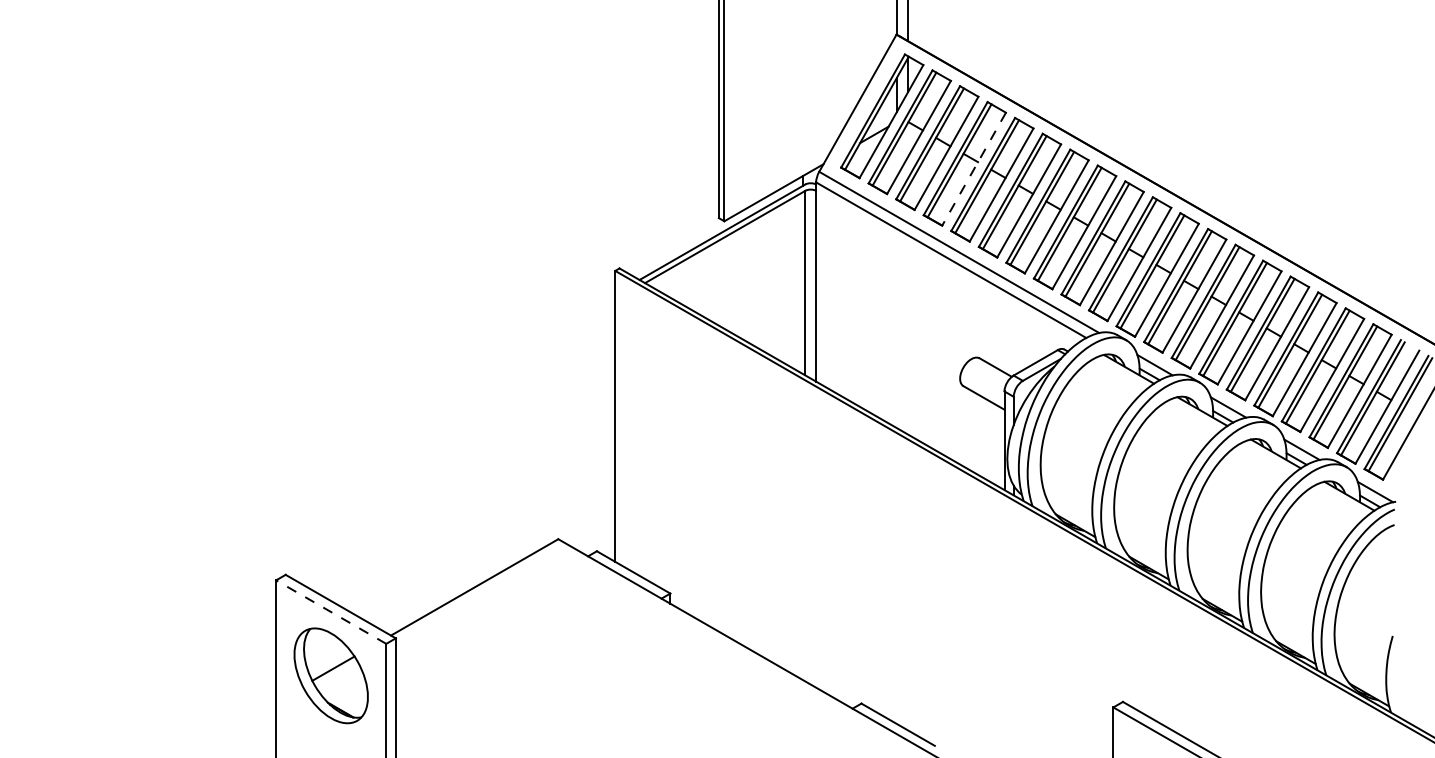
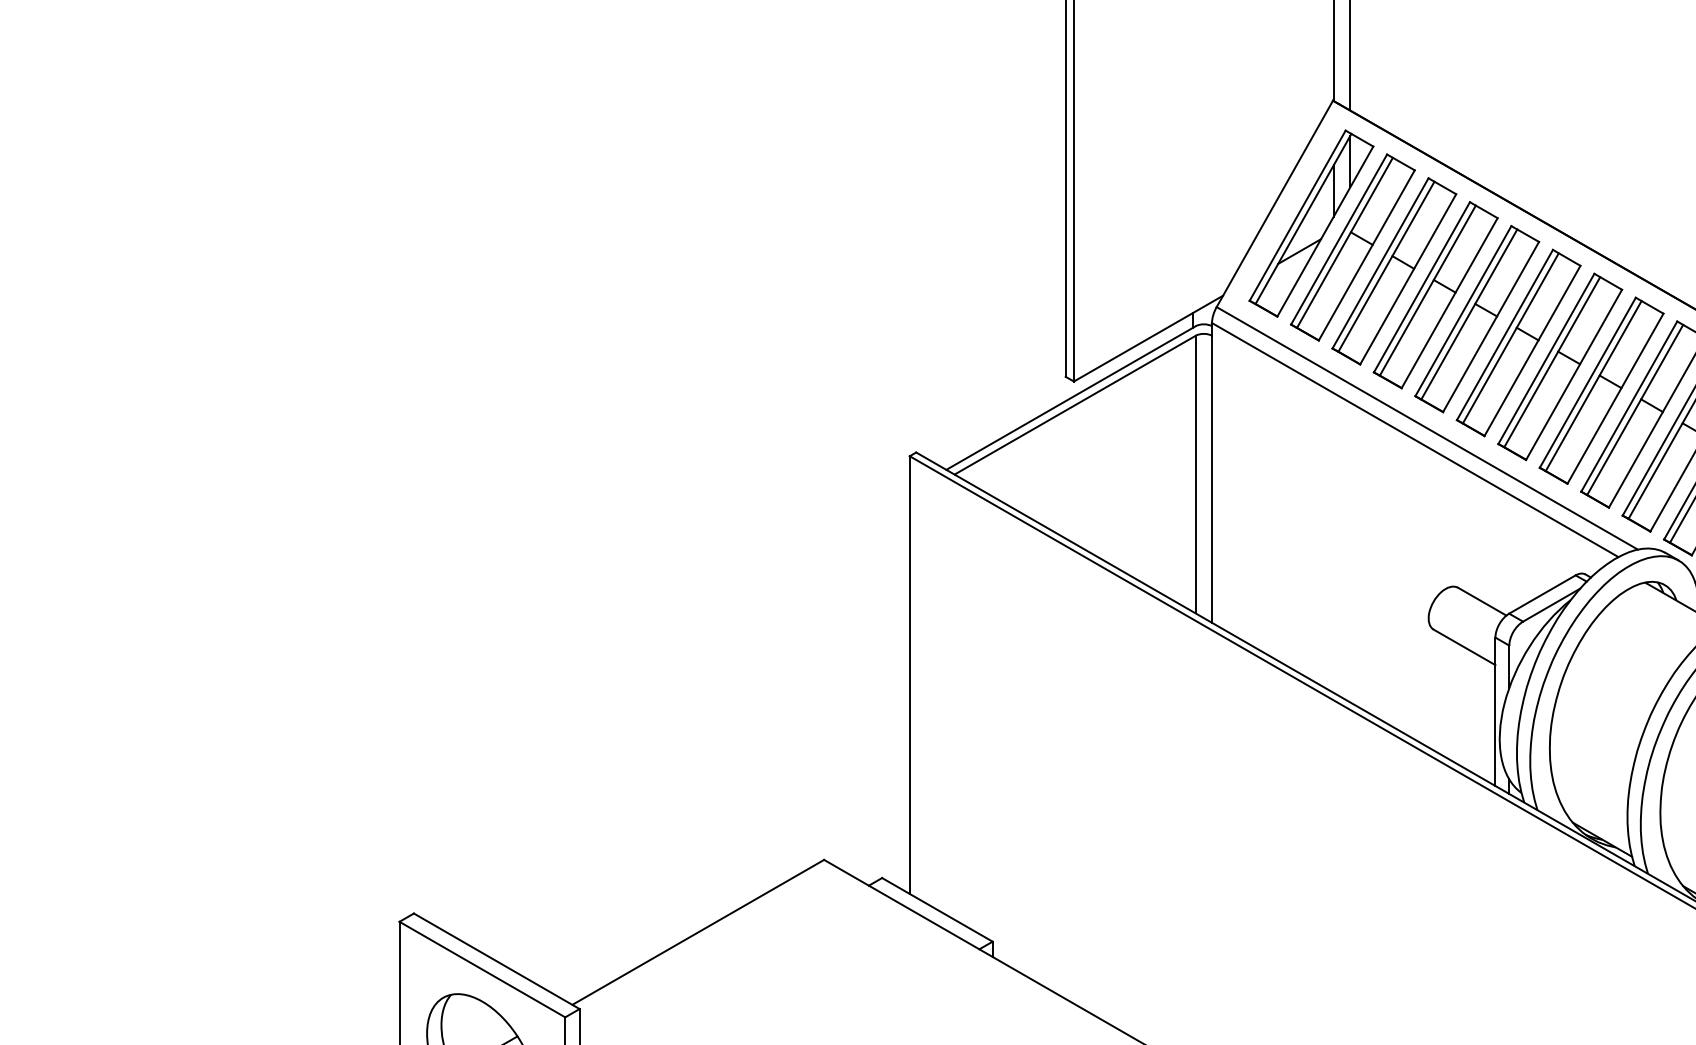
line: (974, 169) -> (1450, 303), dashed -> solid
line: (331, 612) -> (482, 970), dashed -> solid

